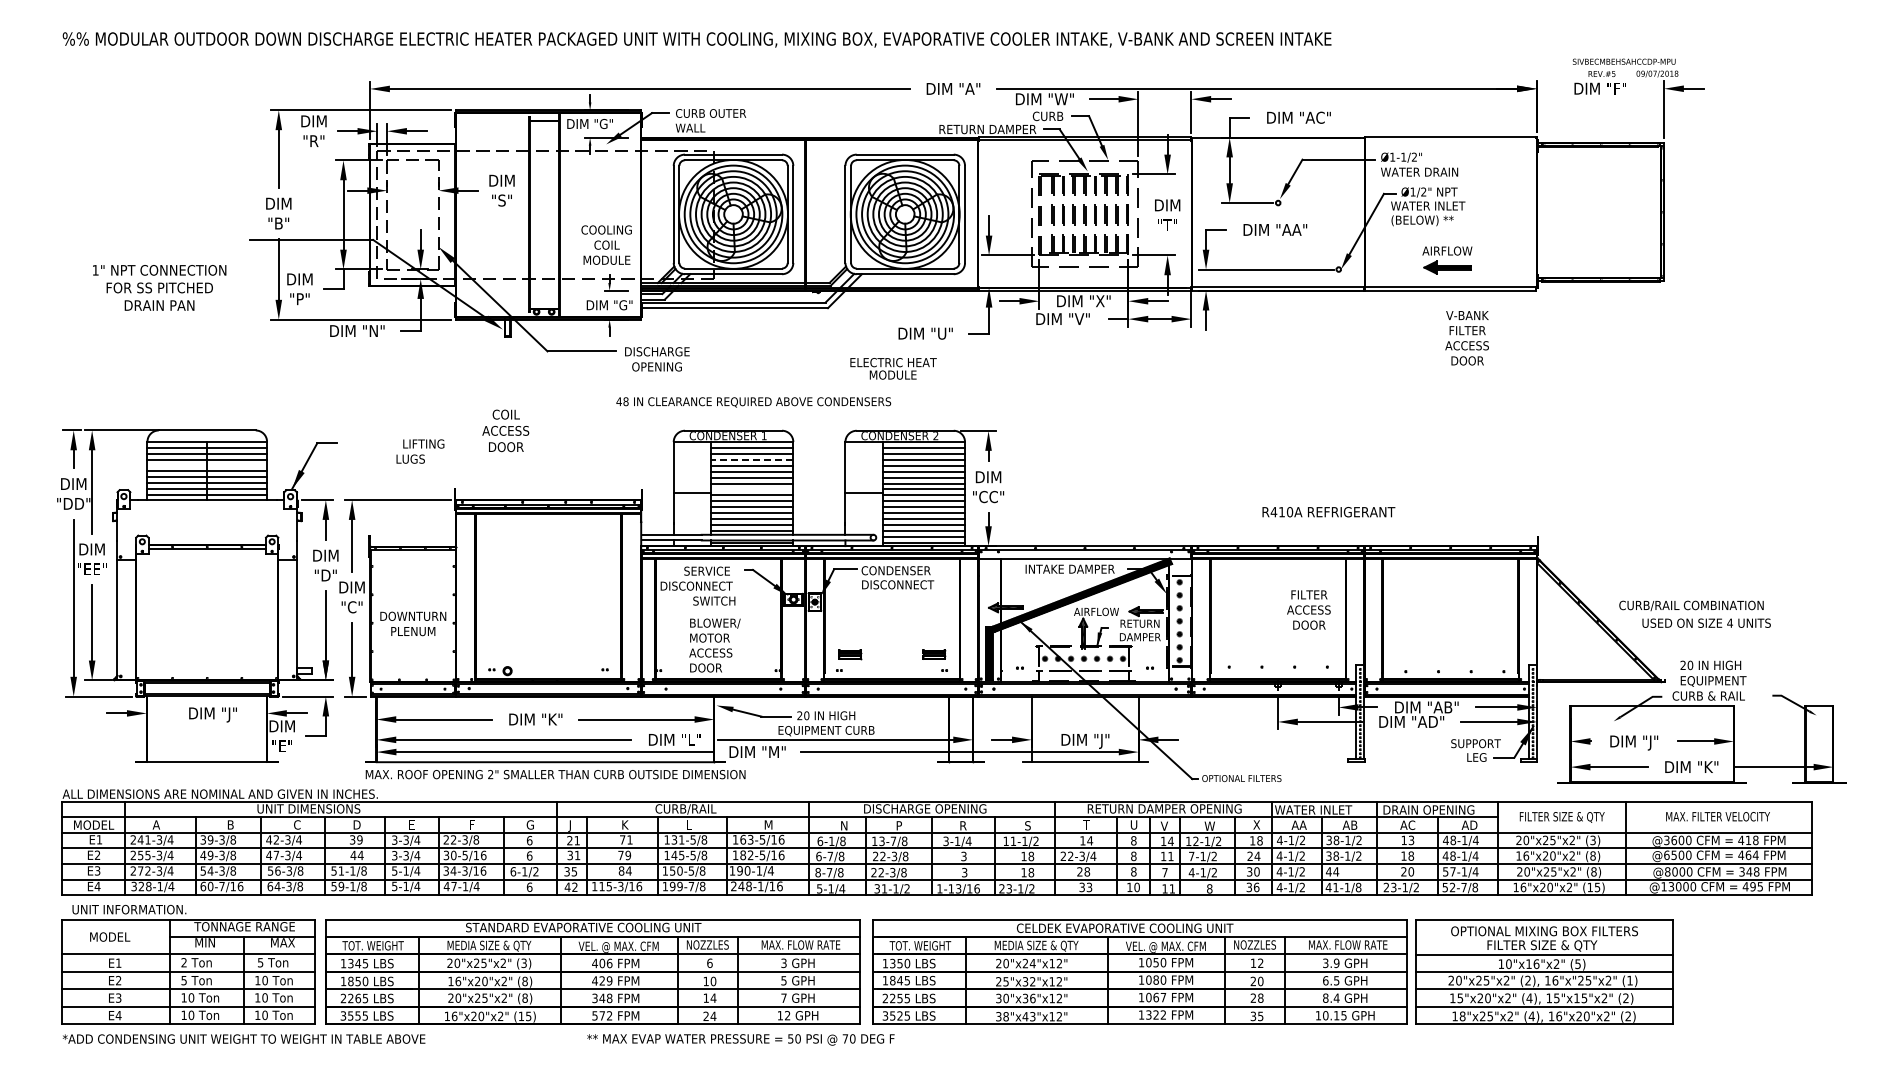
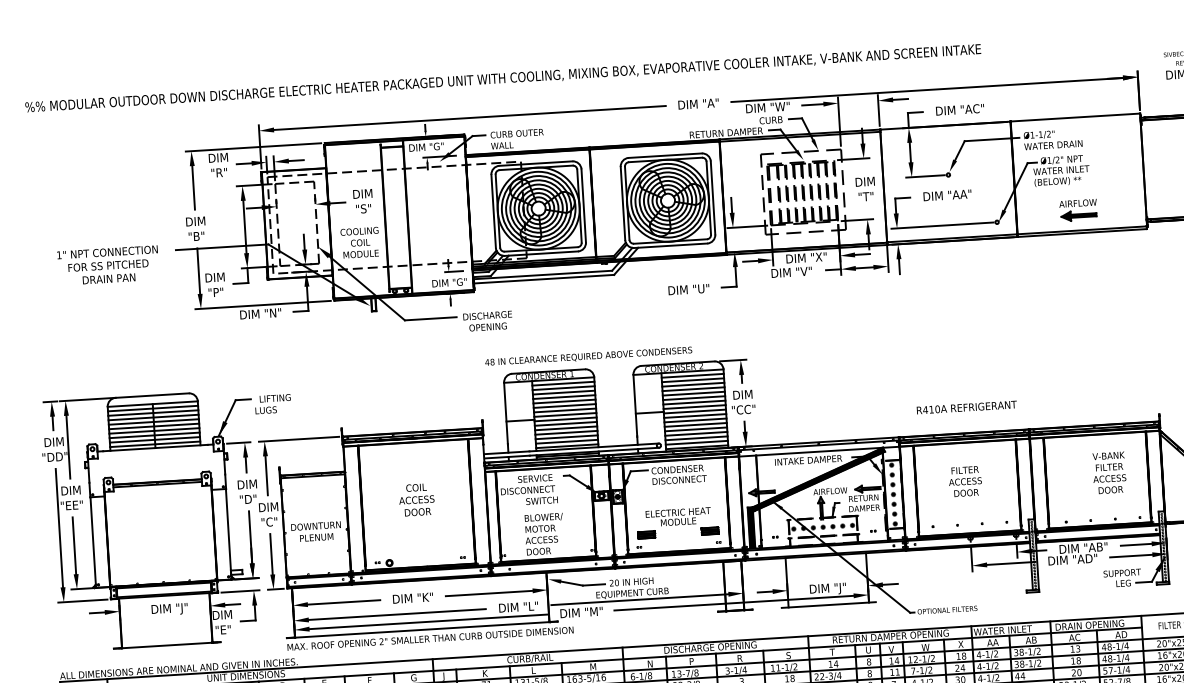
text: (606, 244) -> (360, 242), moved
text: (159, 287) -> (108, 265), moved
text: (1466, 338) -> (1109, 473), moved
text: (893, 368) -> (678, 516), moved
text: (753, 402) -> (588, 356), moved
text: (505, 430) -> (416, 499), moved
text: (420, 451) -> (273, 404), moved
line: (751, 459) -> (563, 392), dashed -> solid
line: (207, 465) -> (154, 421), added
line: (751, 489) -> (564, 415), added
text: (1328, 512) -> (966, 407), moved
text: (1308, 609) -> (965, 481), moved

